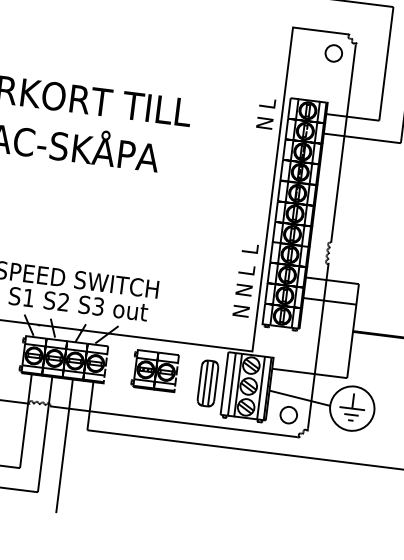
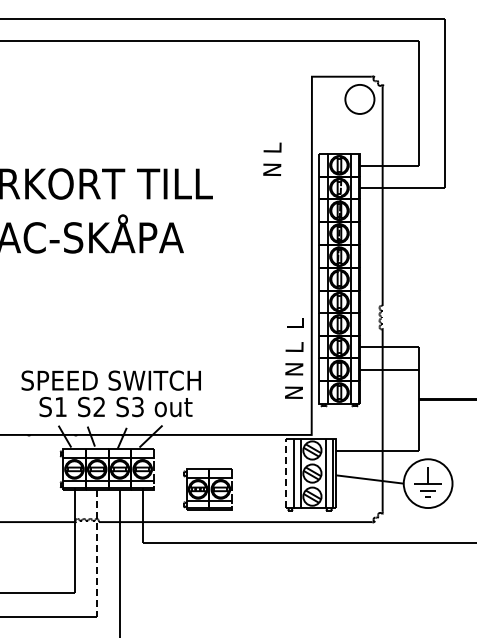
circle: (333, 53) -> (359, 99), size x1.6
text: (266, 113) -> (272, 158), moved
part: (154, 370) -> (207, 489), moved
part: (207, 383) -> (267, 475), removed
line: (224, 383) -> (285, 473), solid -> dashed
circle: (288, 415) -> (359, 499), removed
line: (45, 434) -> (97, 553), solid -> dashed

